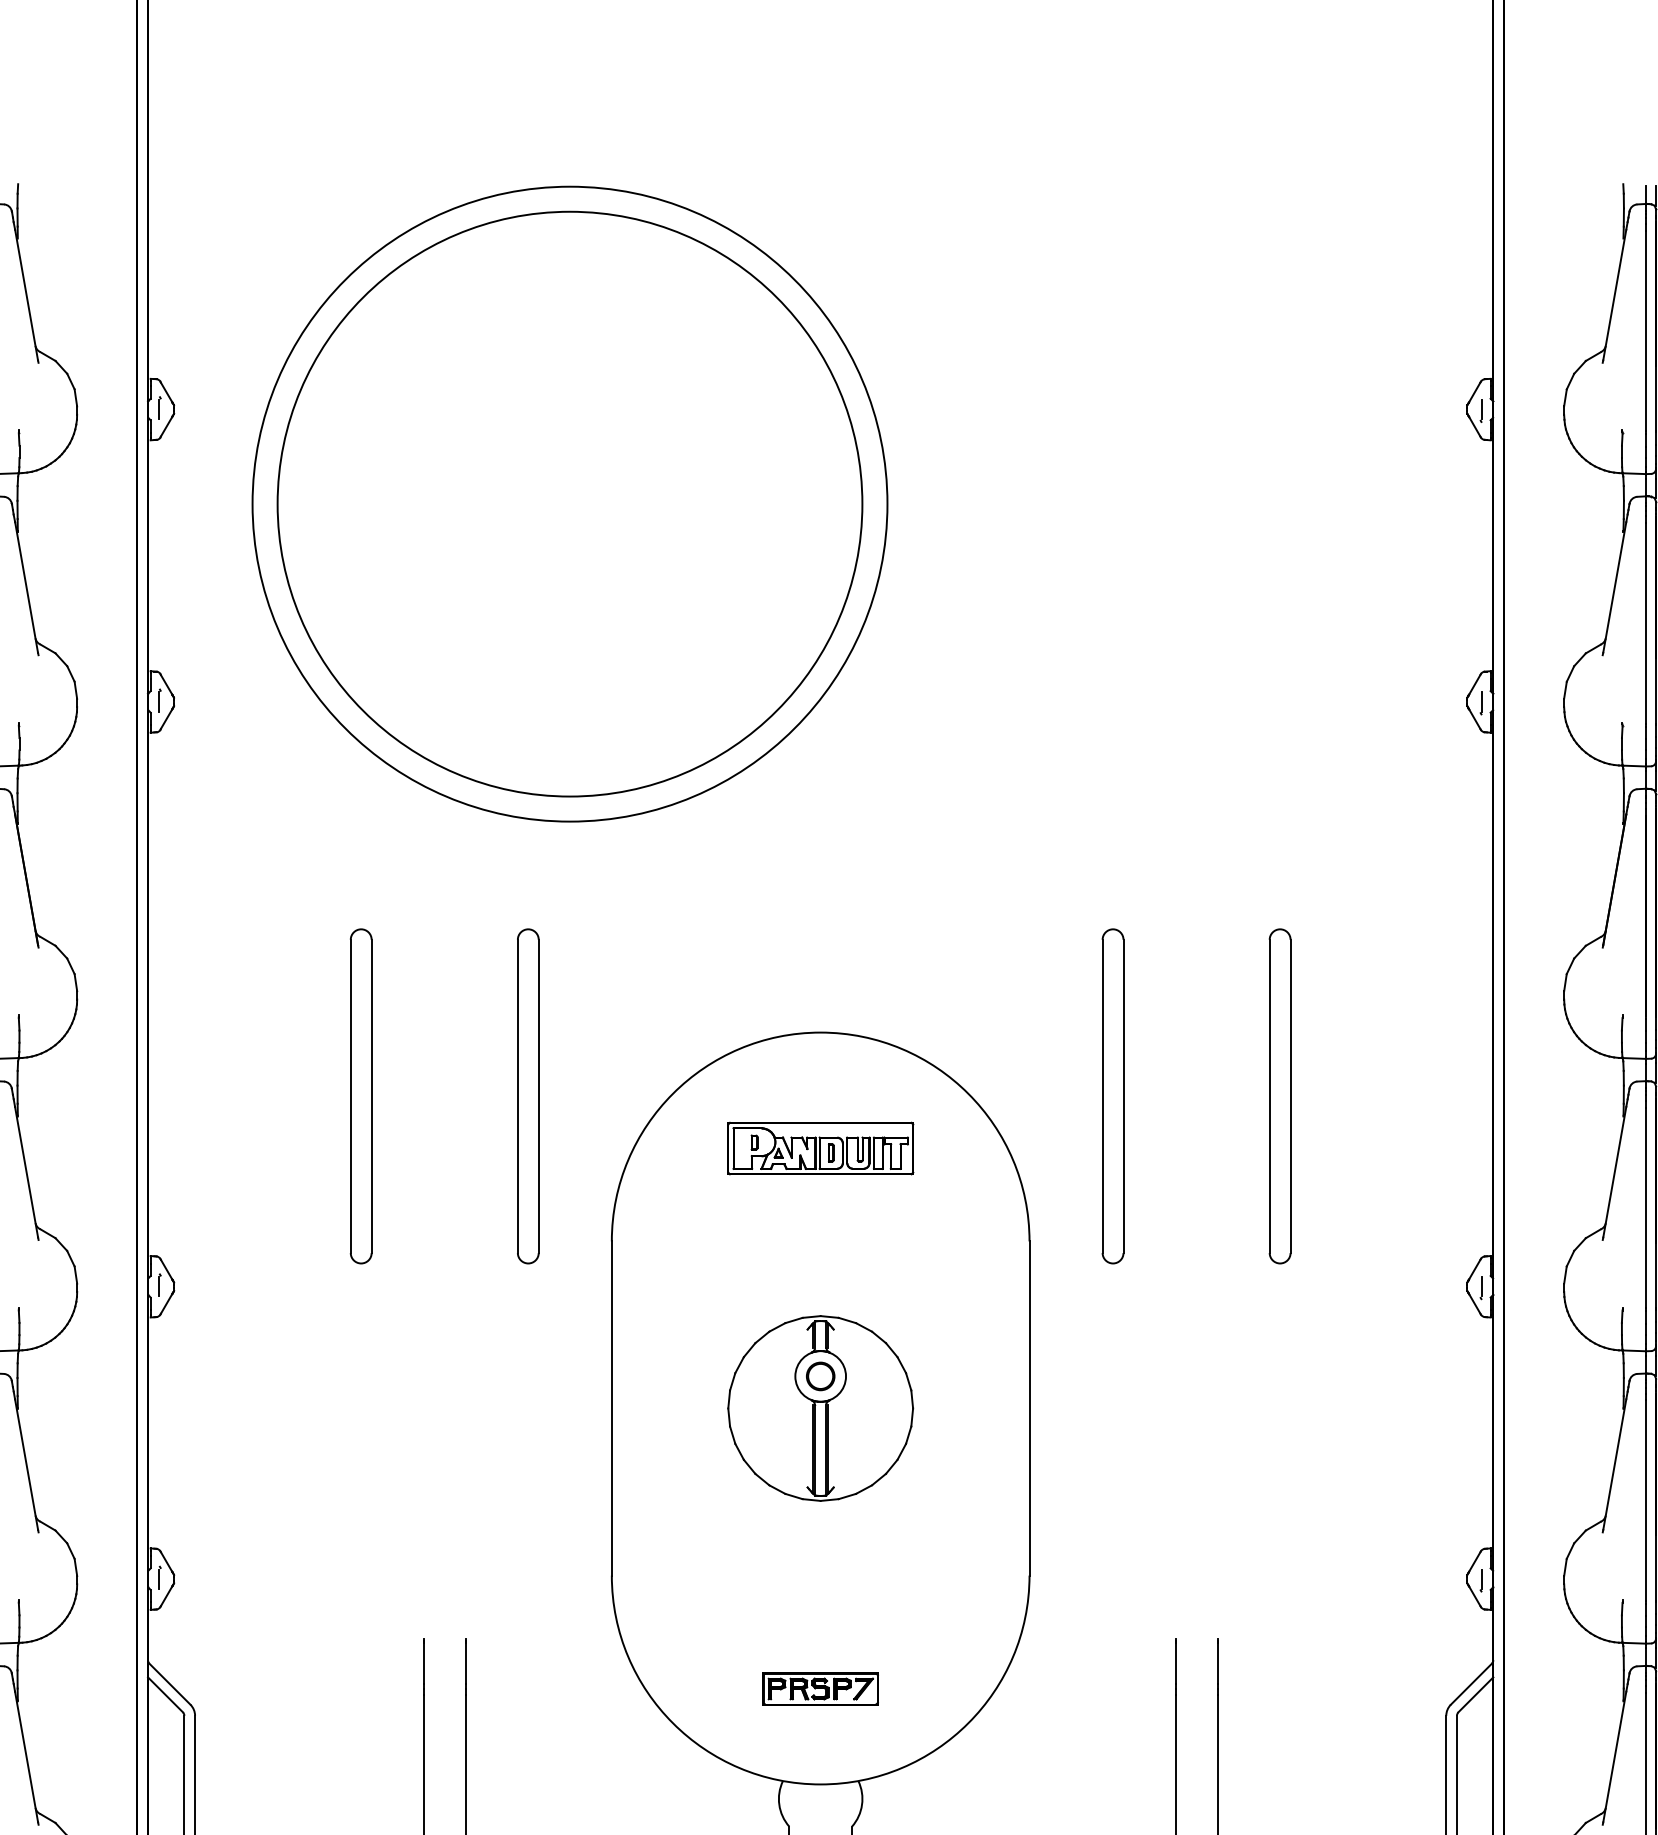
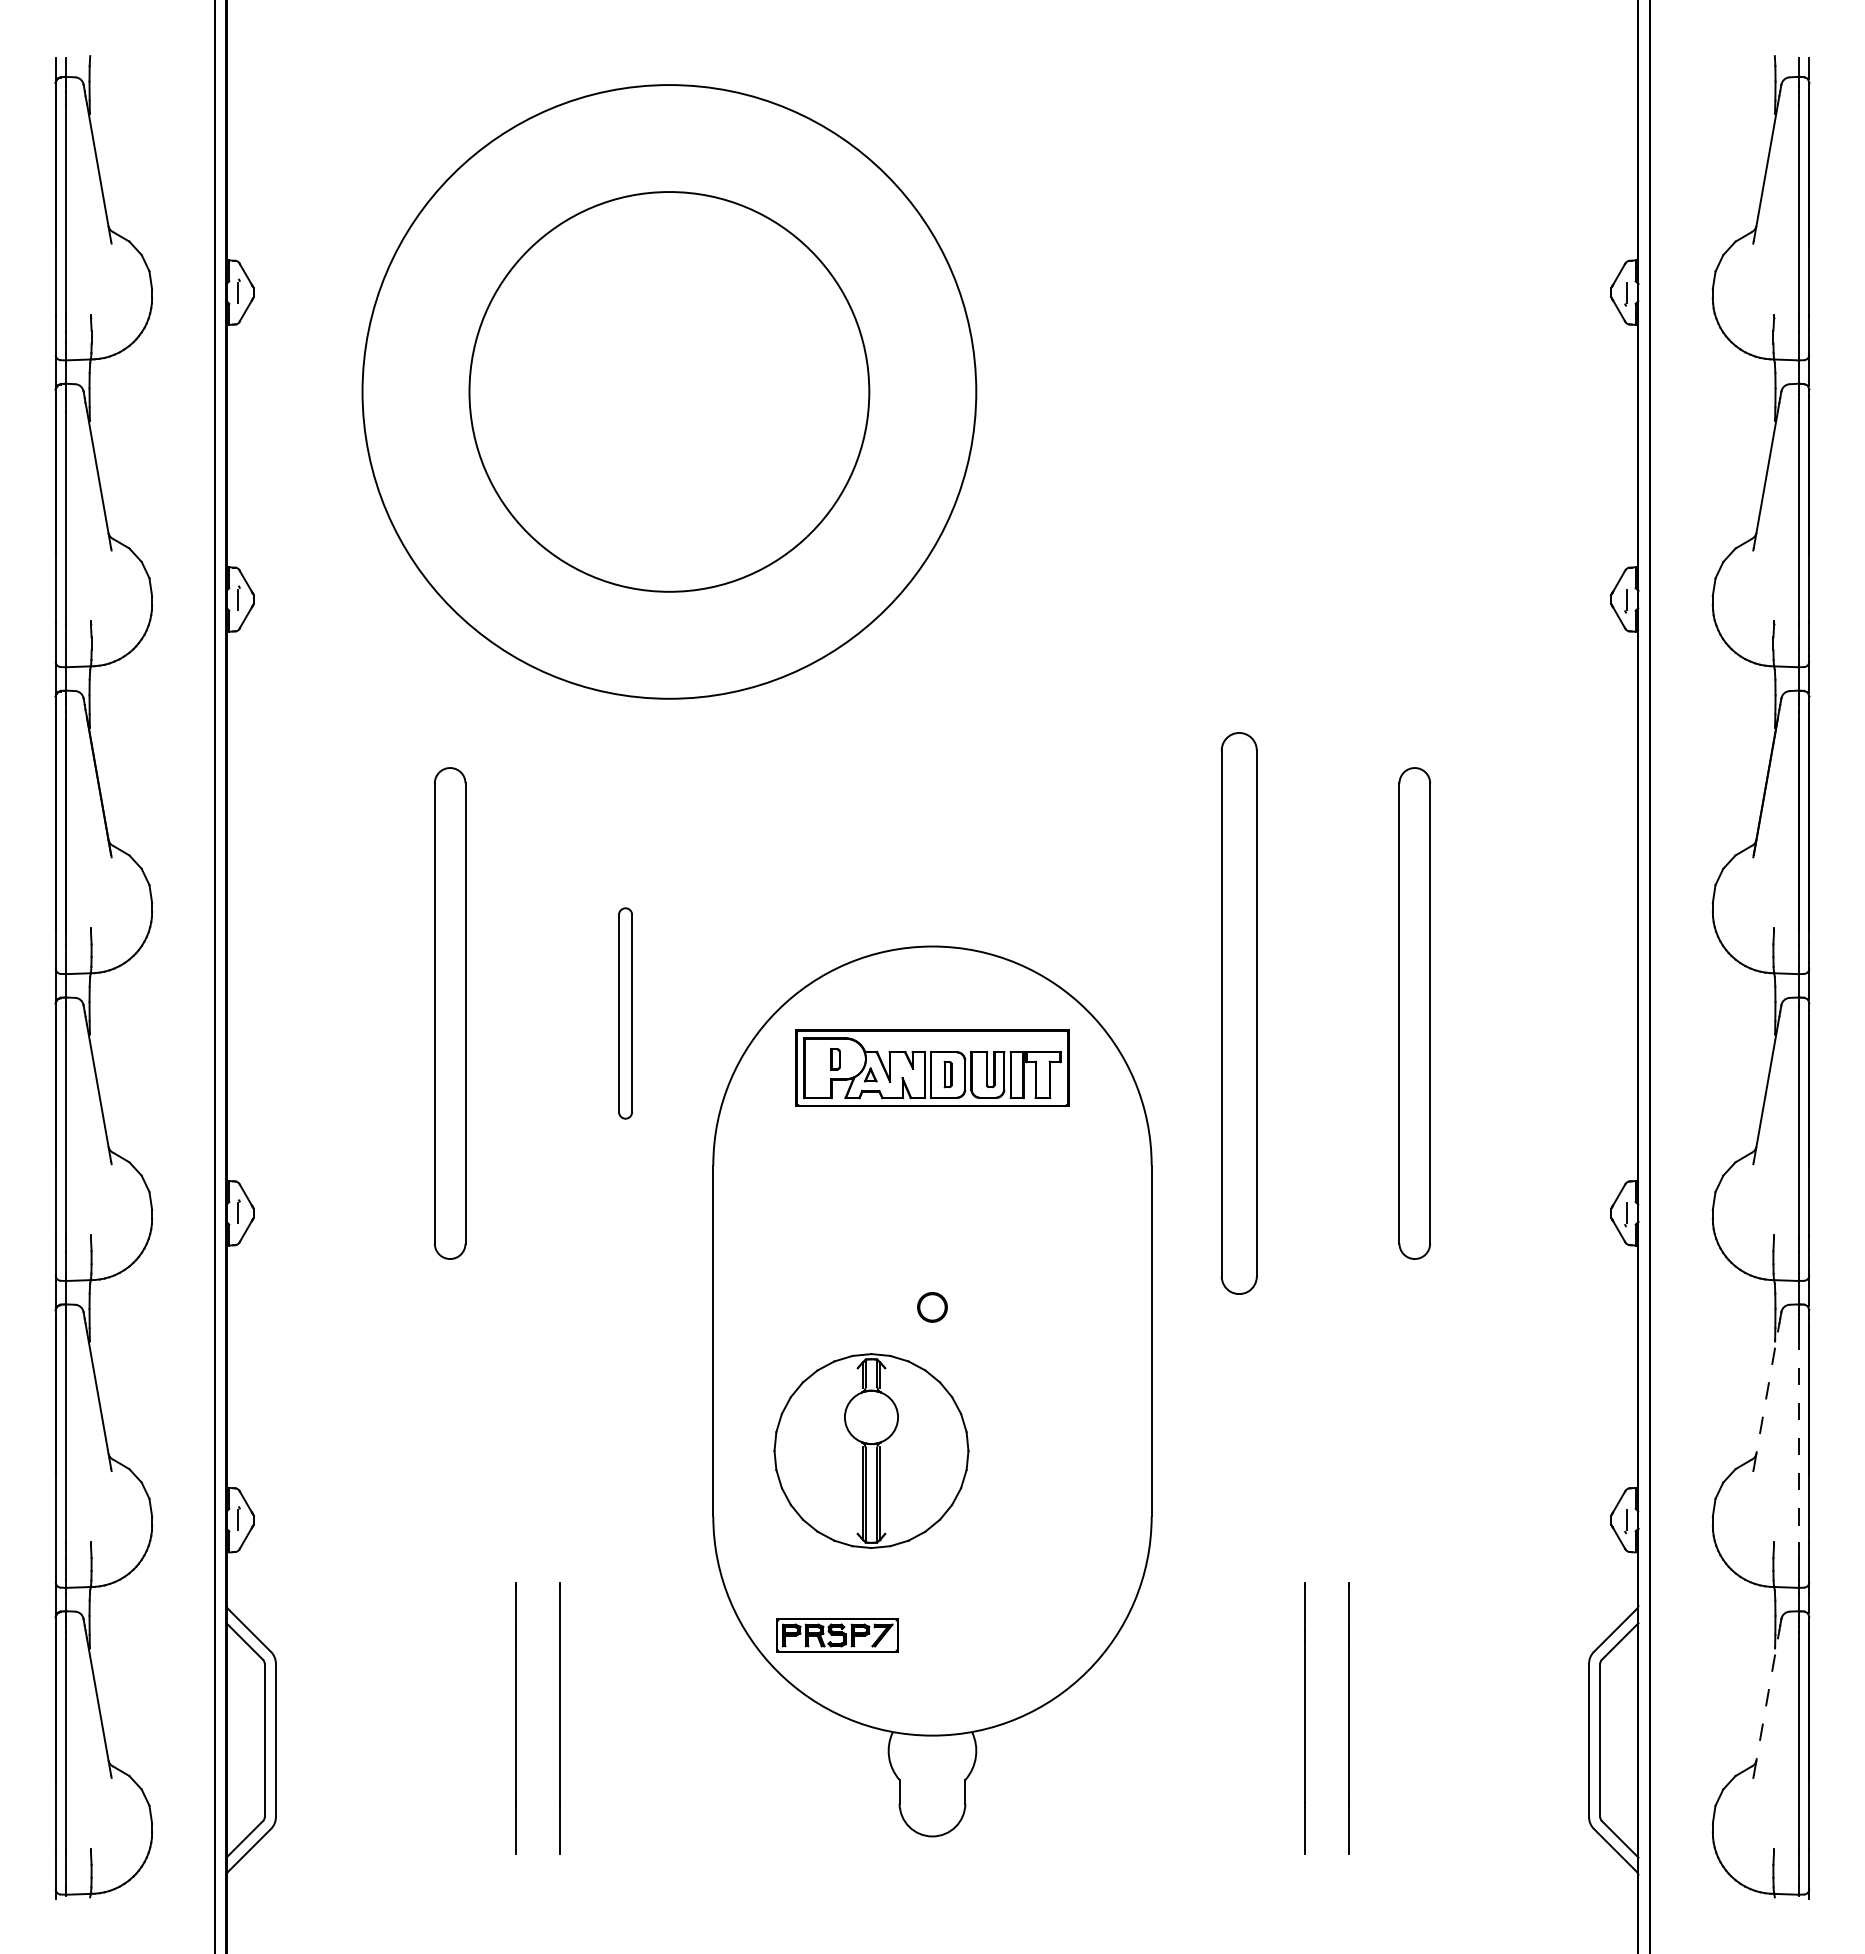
circle: (570, 503) -> (669, 391), size x0.6
part: (361, 1096) -> (450, 1013), size x1.4
part: (528, 1096) -> (625, 1013), size x0.6
part: (1113, 1096) -> (1239, 1013), size x1.6
part: (1279, 1096) -> (1414, 1013), size x1.4
part: (820, 1148) -> (932, 1068), size x1.4
part: (820, 1407) -> (871, 1450), moved
line: (1614, 1464) -> (1765, 1399), solid -> dashed
line: (1645, 1501) -> (1798, 1438), solid -> dashed
part: (820, 1689) -> (837, 1635), moved
line: (1614, 1756) -> (1765, 1706), solid -> dashed

